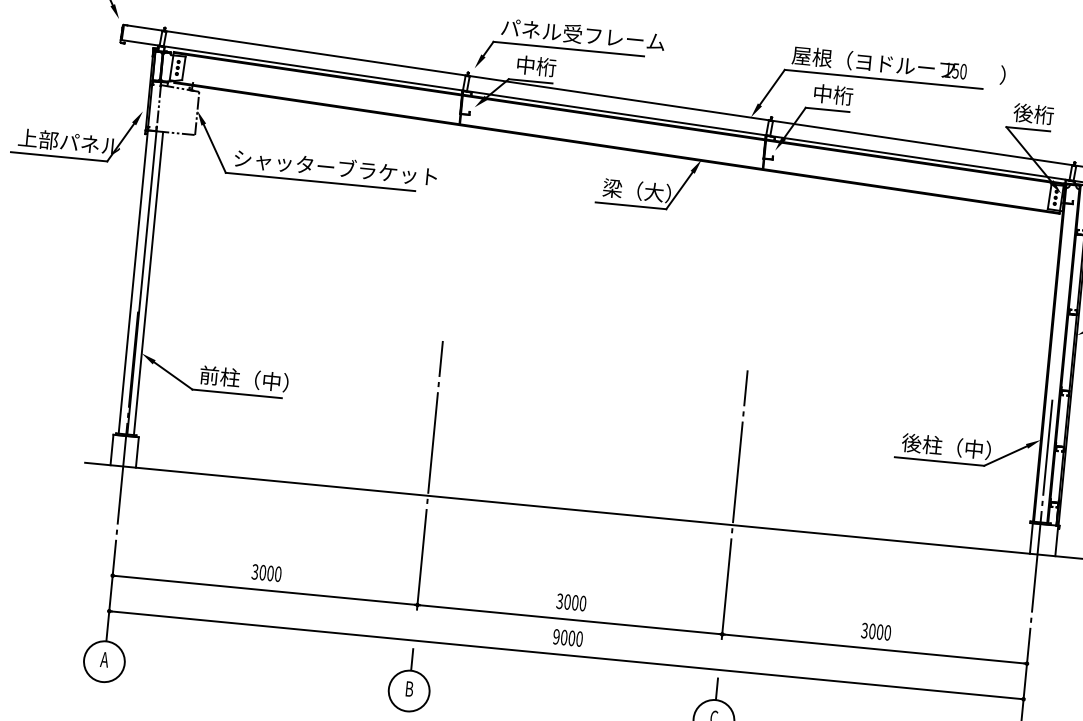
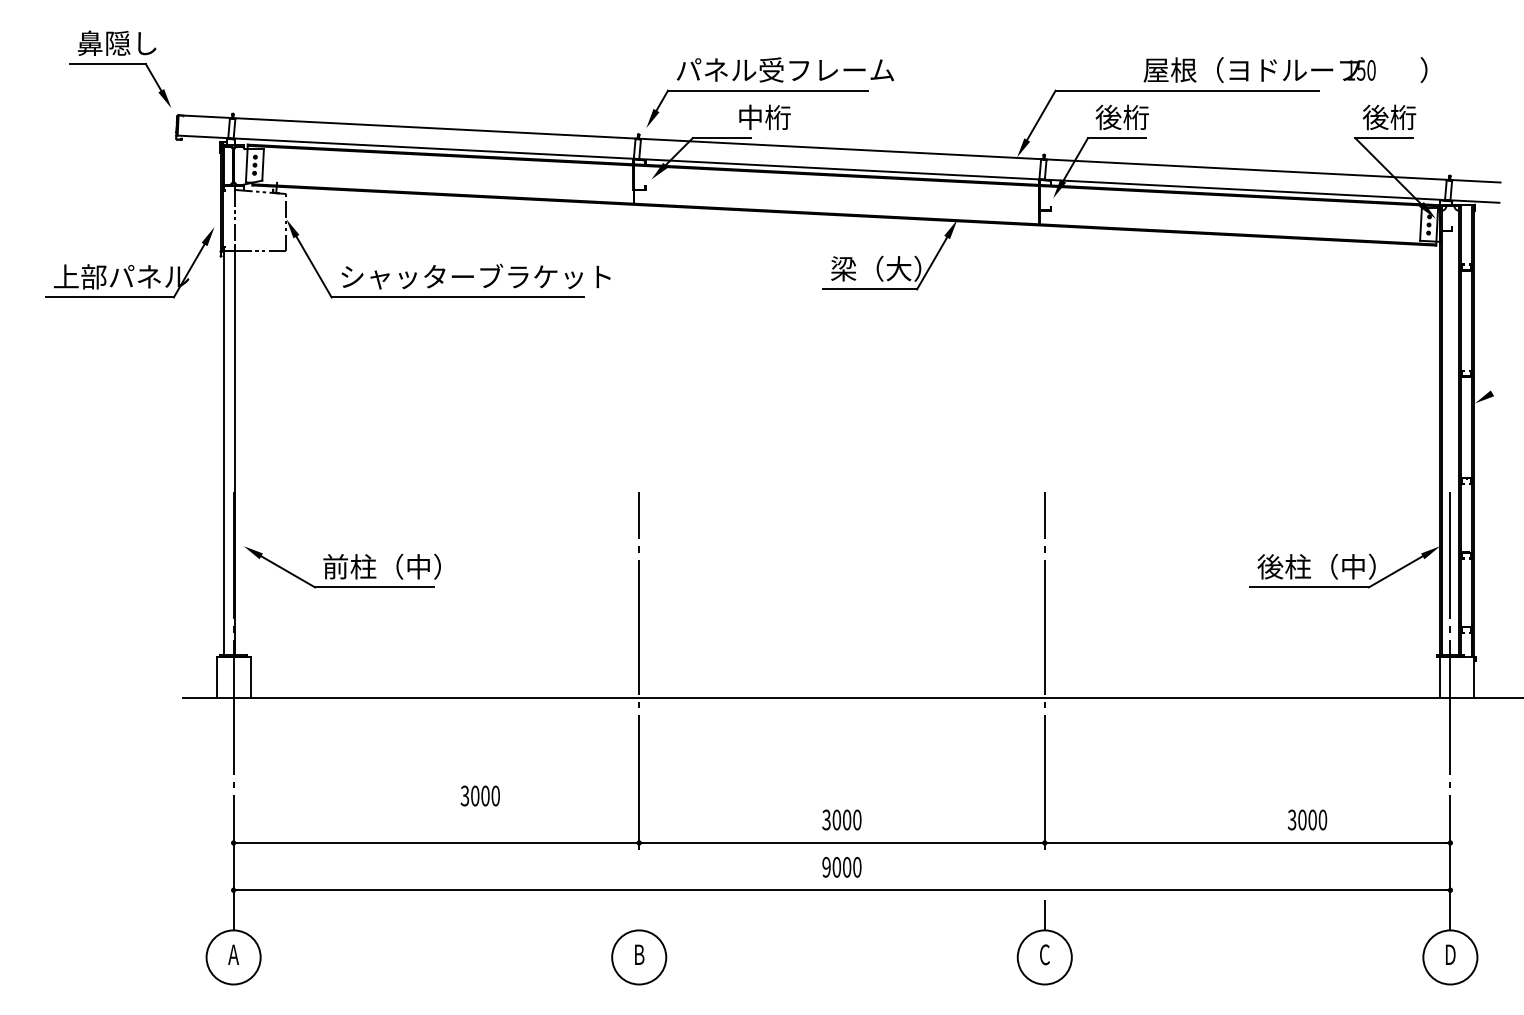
text: (898, 64) -> (1285, 69), moved
text: (536, 65) -> (764, 116), moved
text: (822, 93) -> (1108, 117), 中桁 -> 後桁
line: (148, 282) -> (243, 452), removed
text: (266, 572) -> (479, 795), moved
text: (876, 631) -> (1307, 819), moved
line: (412, 659) -> (639, 915), removed

